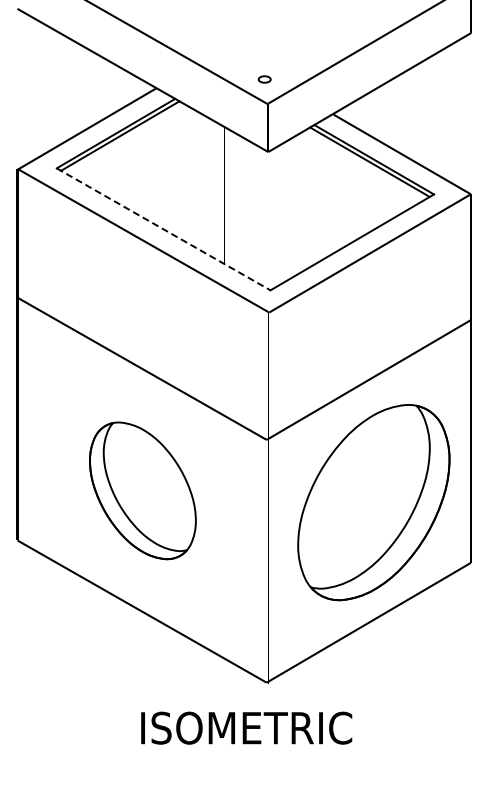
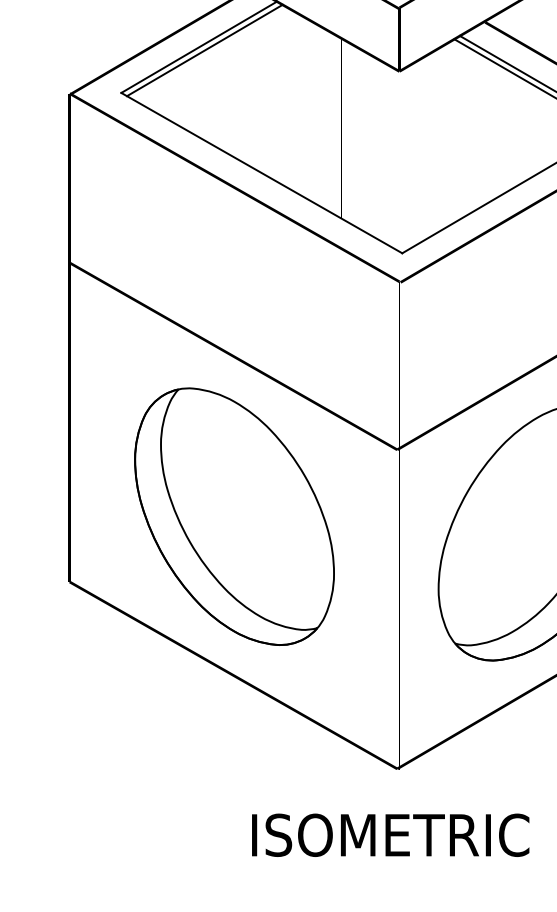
line: (164, 229) -> (262, 173), dashed -> solid
part: (142, 490) -> (234, 516), size x1.43
text: (246, 727) -> (390, 834), moved

